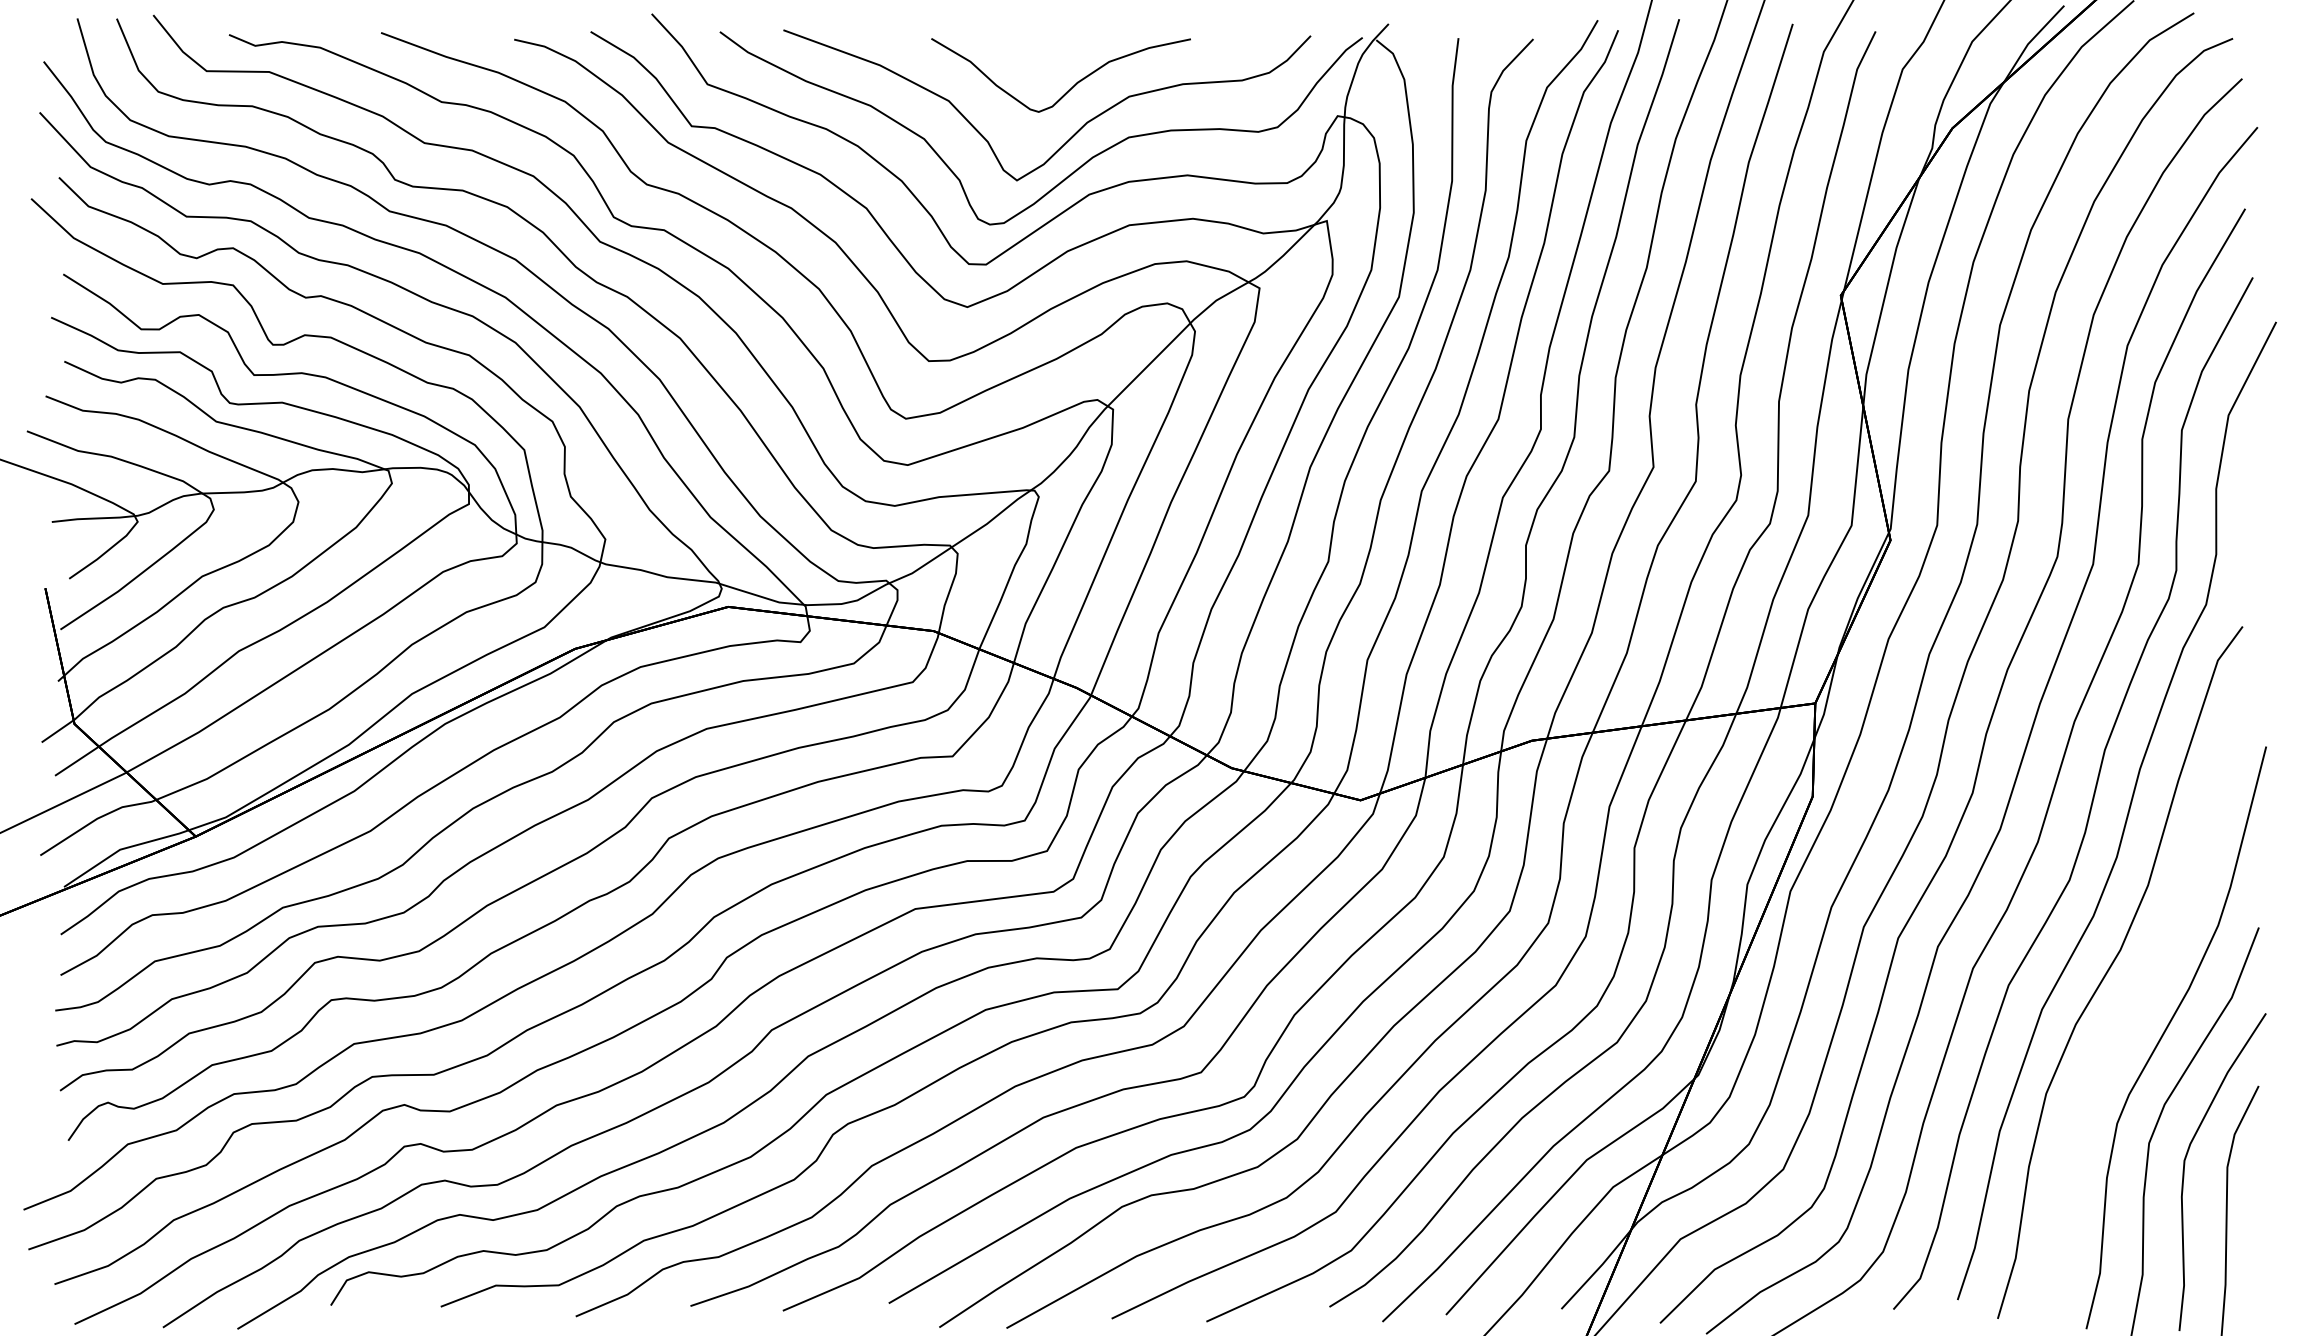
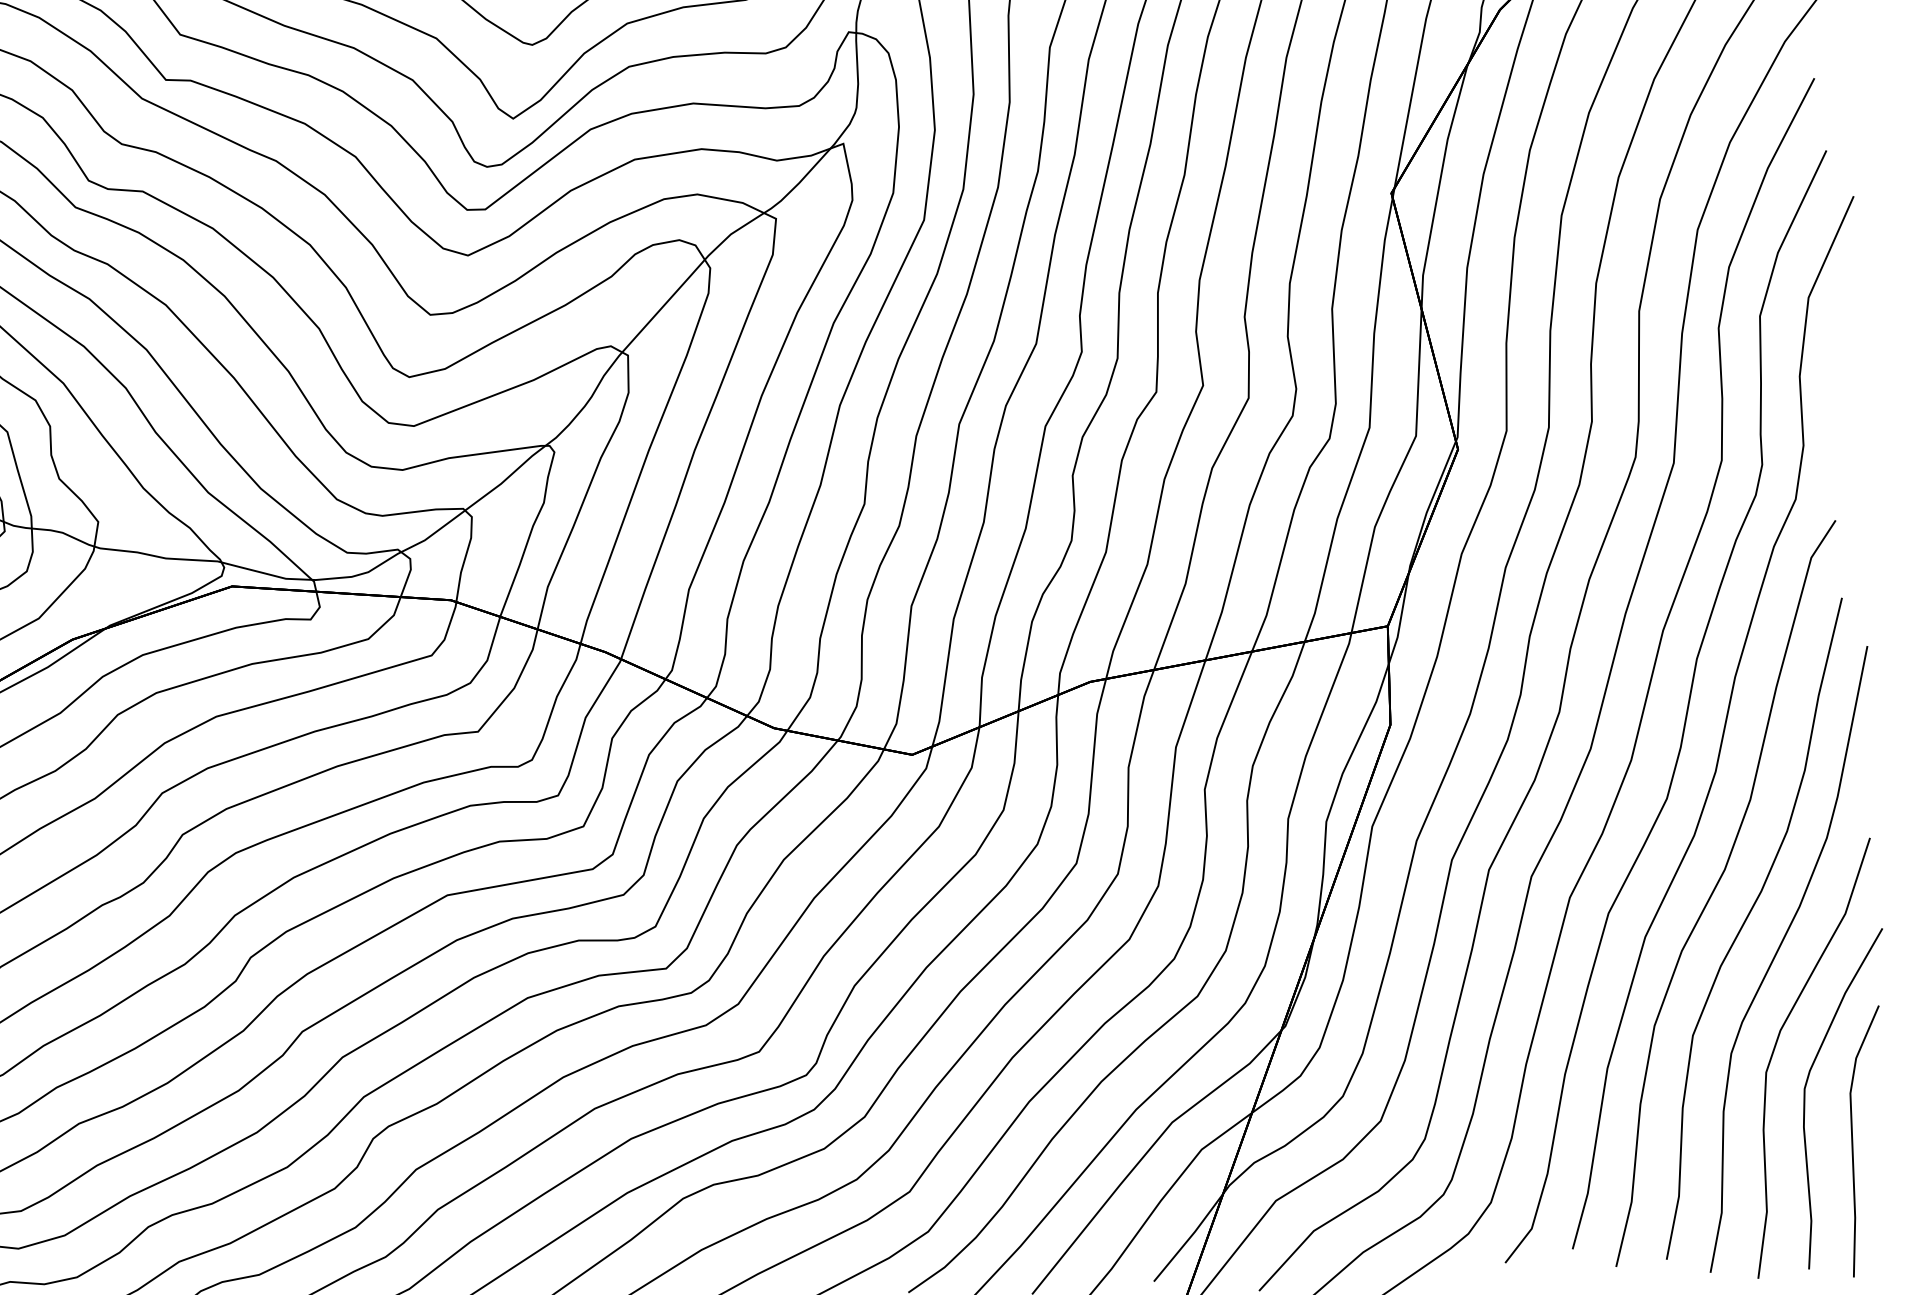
part: (2136, 1002) -> (1744, 924), added

